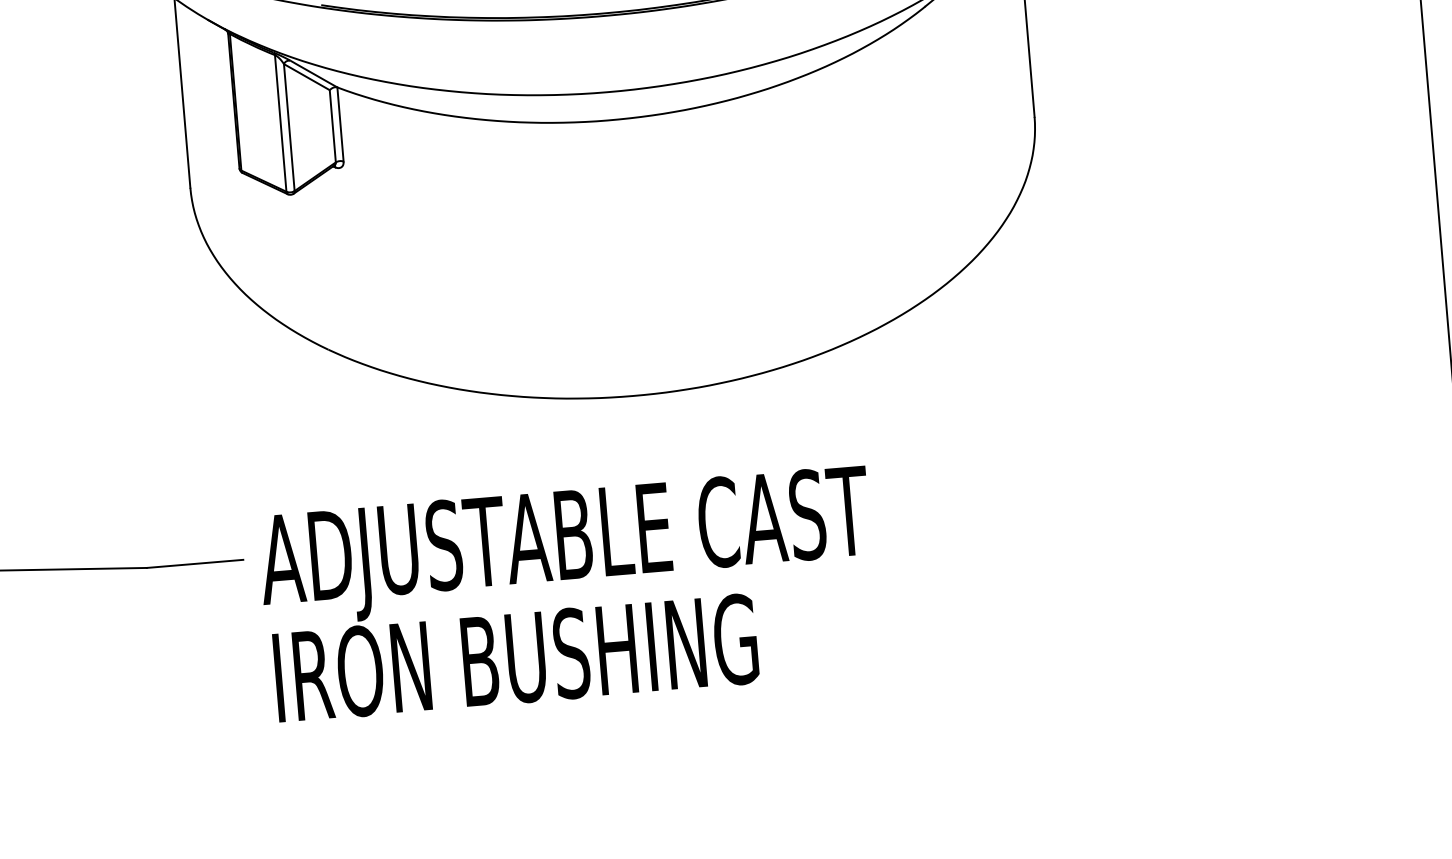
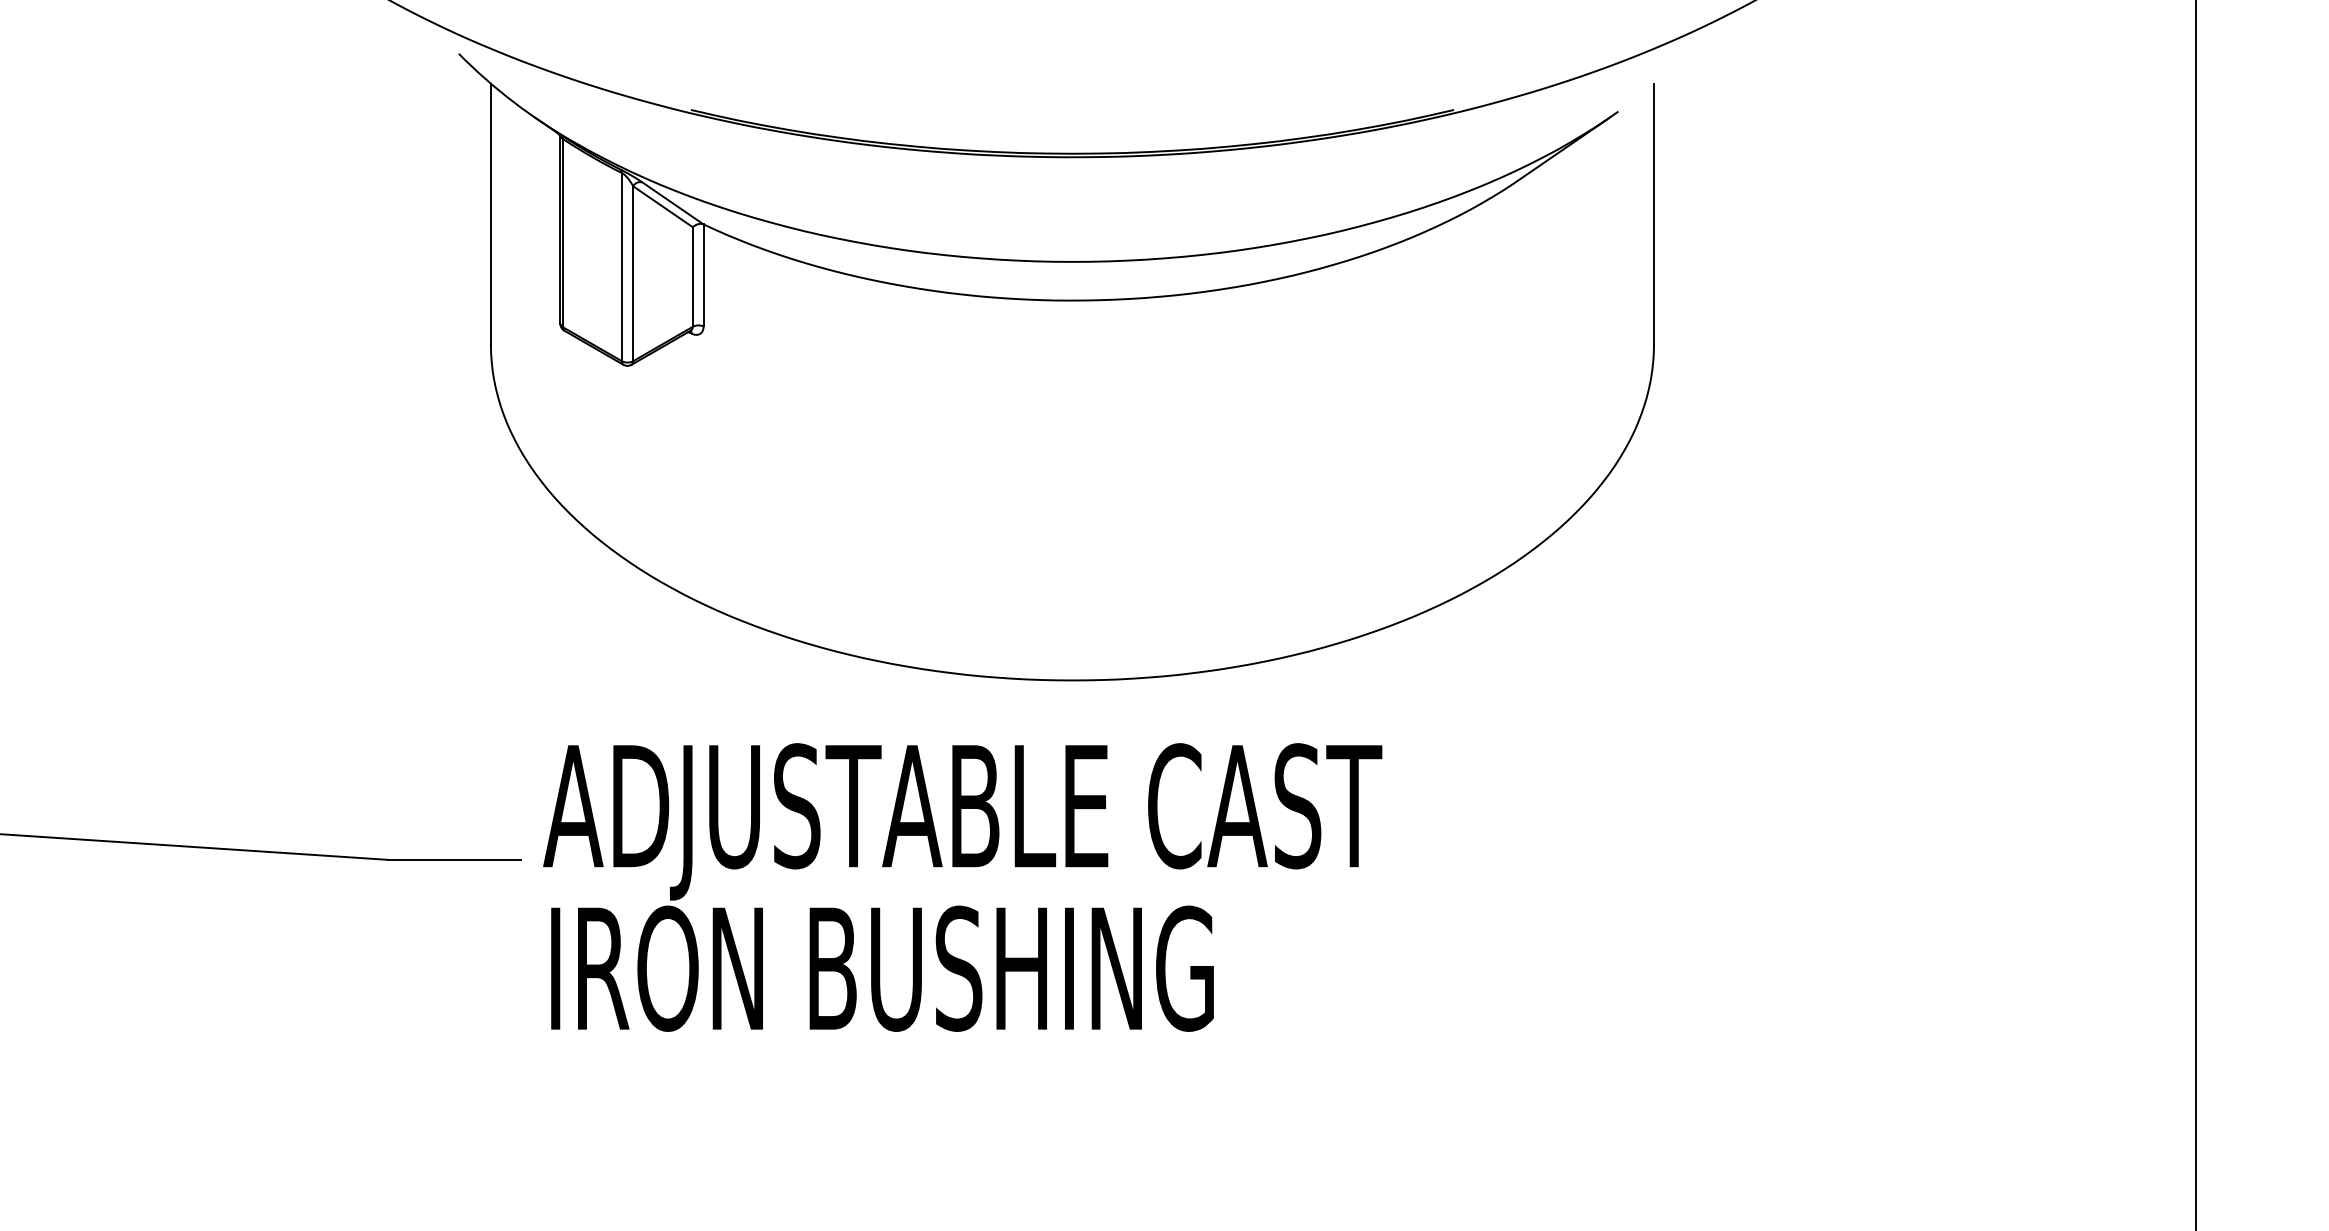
text: (569, 594) -> (962, 887), moved

